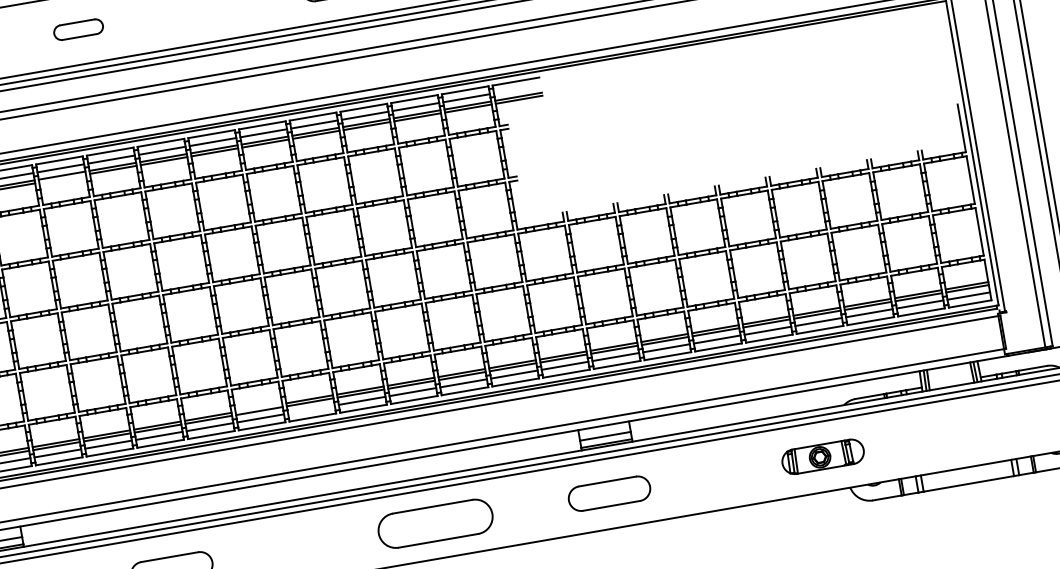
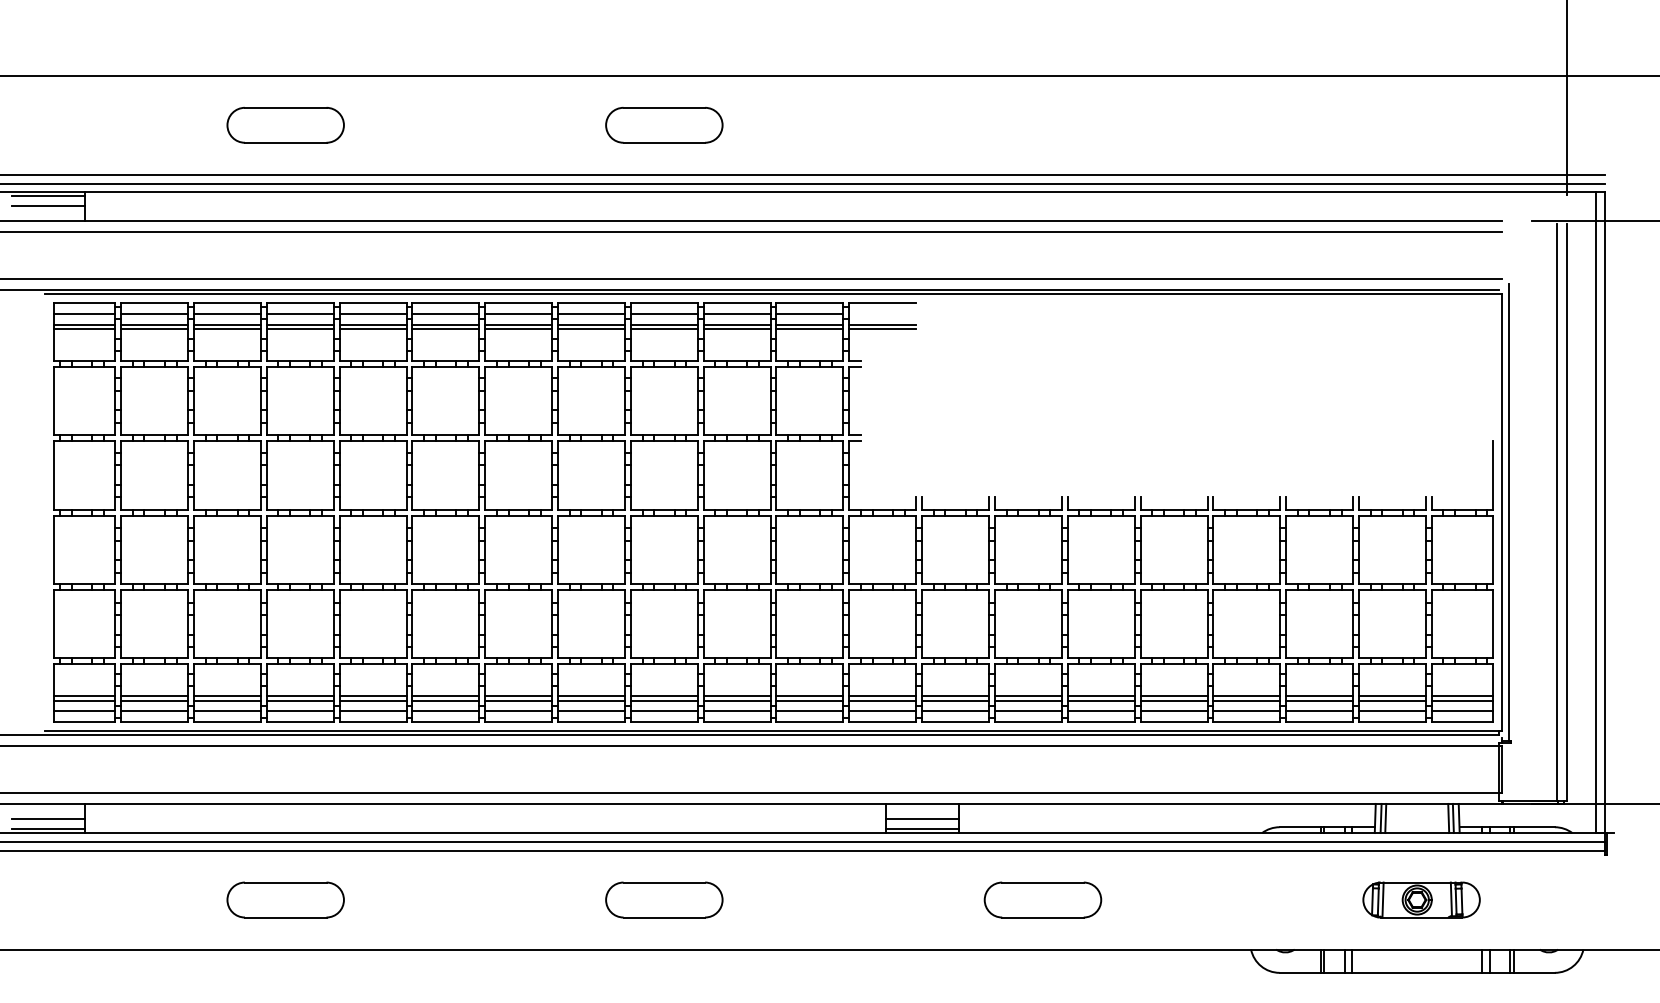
part: (78, 29) -> (285, 125), size x1.67
line: (62, 179) -> (226, 329), added
line: (258, 408) -> (445, 696), added
line: (311, 409) -> (518, 711), added
part: (822, 456) -> (1421, 899), moved
part: (609, 493) -> (1042, 899), moved
part: (435, 523) -> (664, 899), size x0.71

